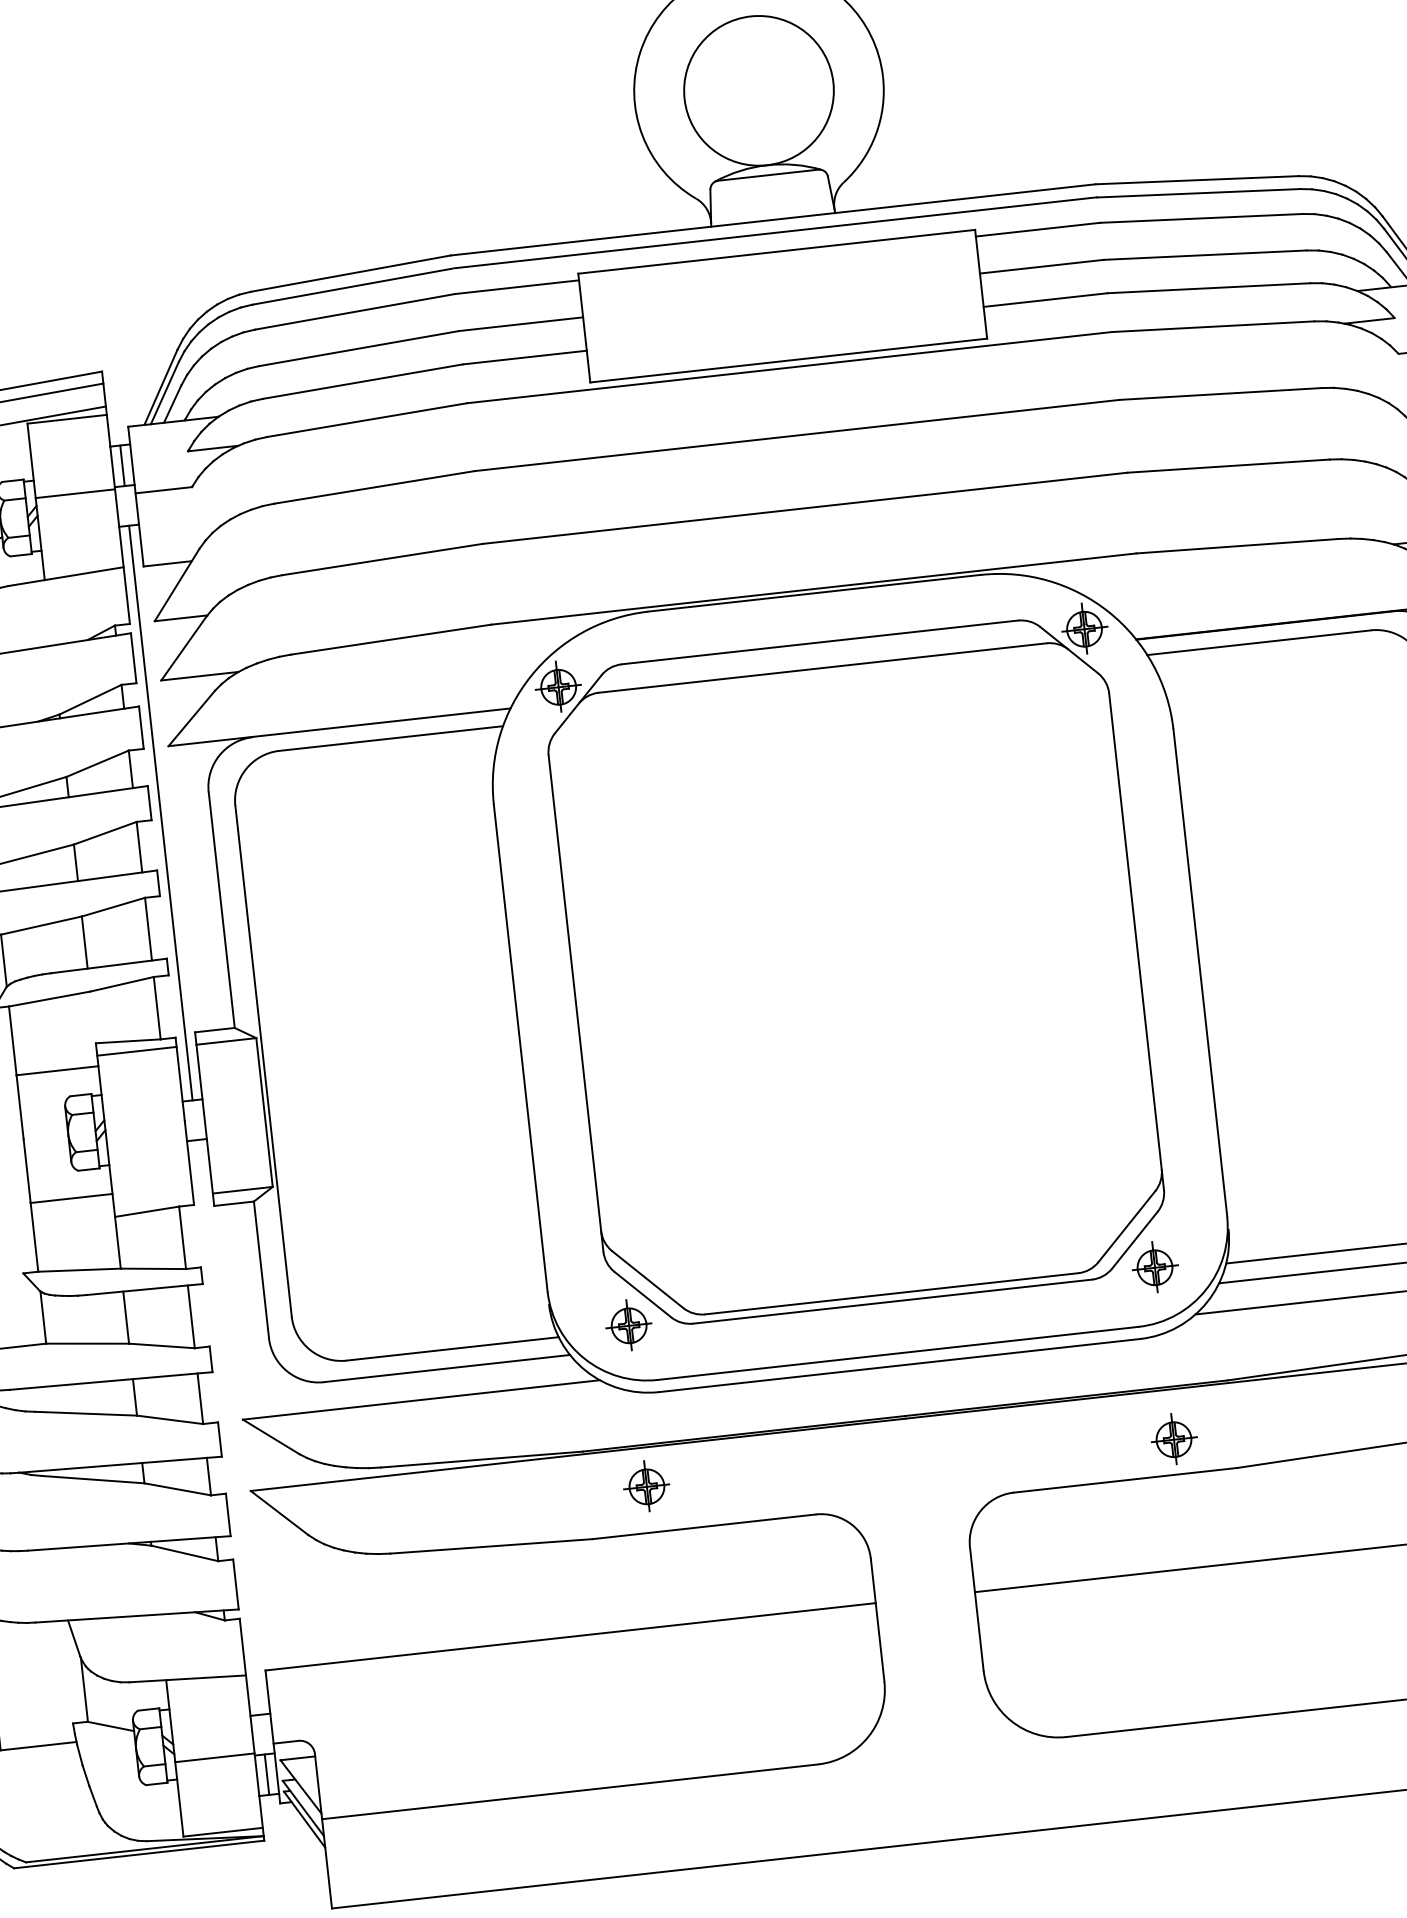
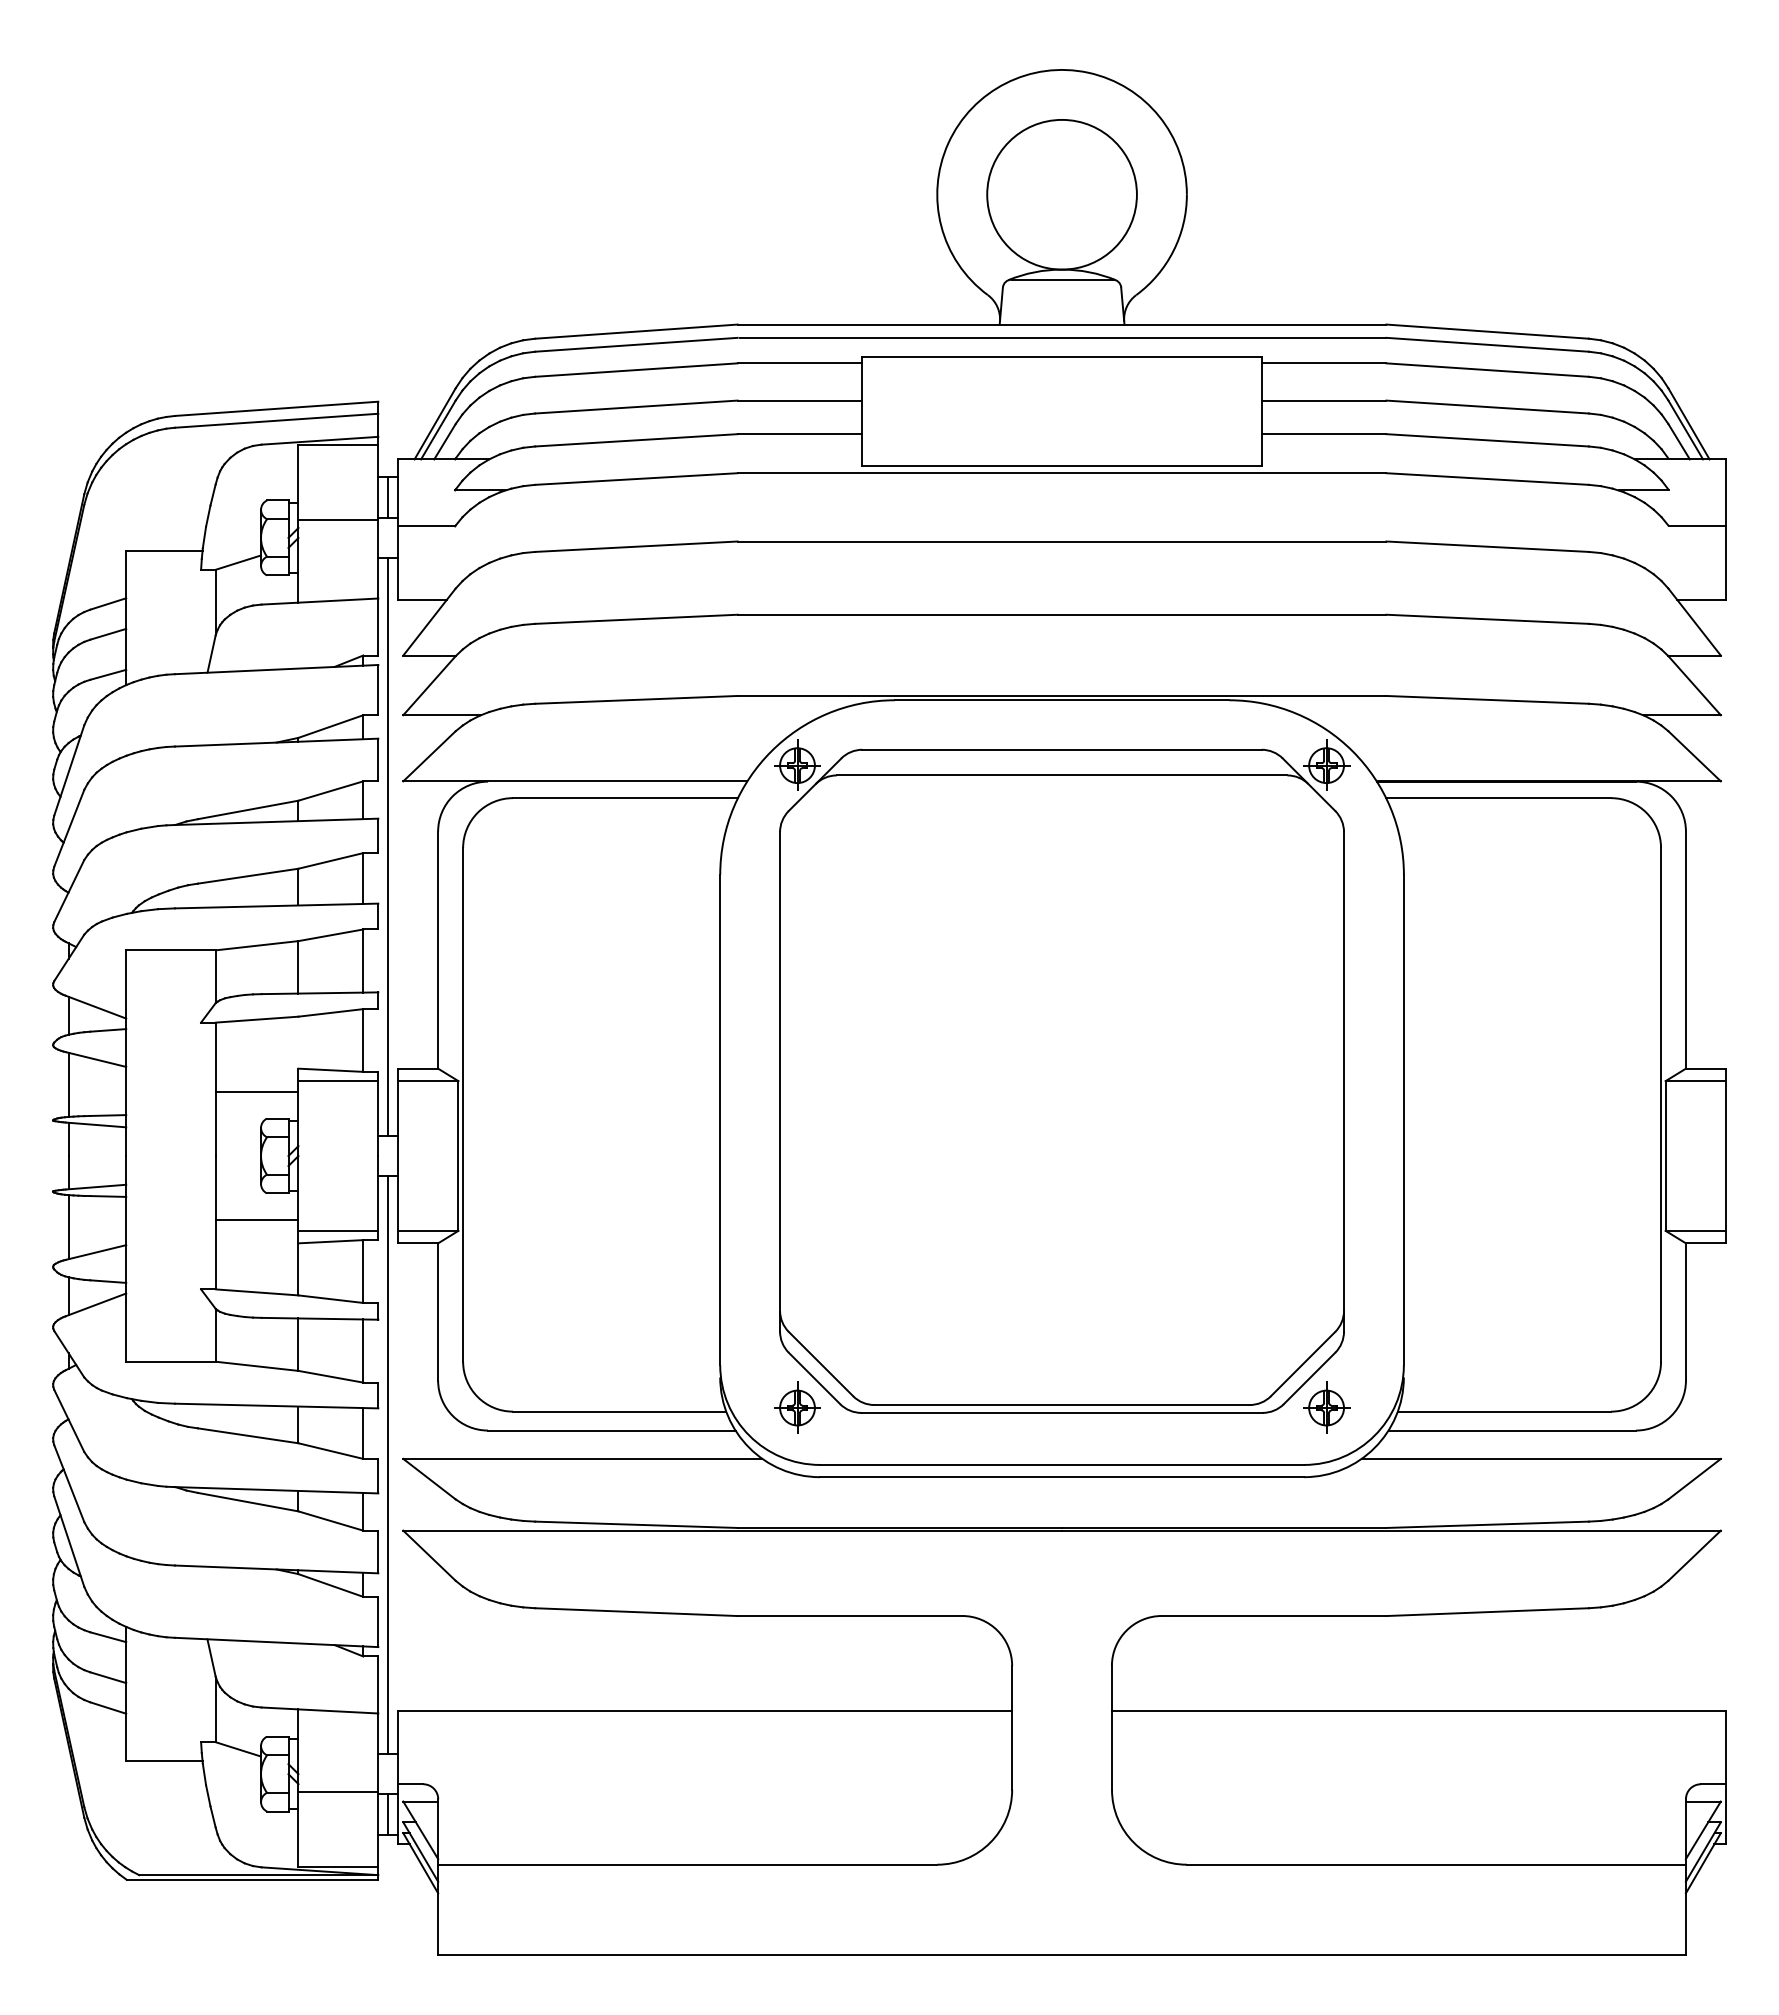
line: (153, 1199) -> (338, 1230), added
line: (228, 1427) -> (388, 1465), added
part: (1173, 1439) -> (1326, 1580), removed
part: (646, 1486) -> (797, 1569), removed

